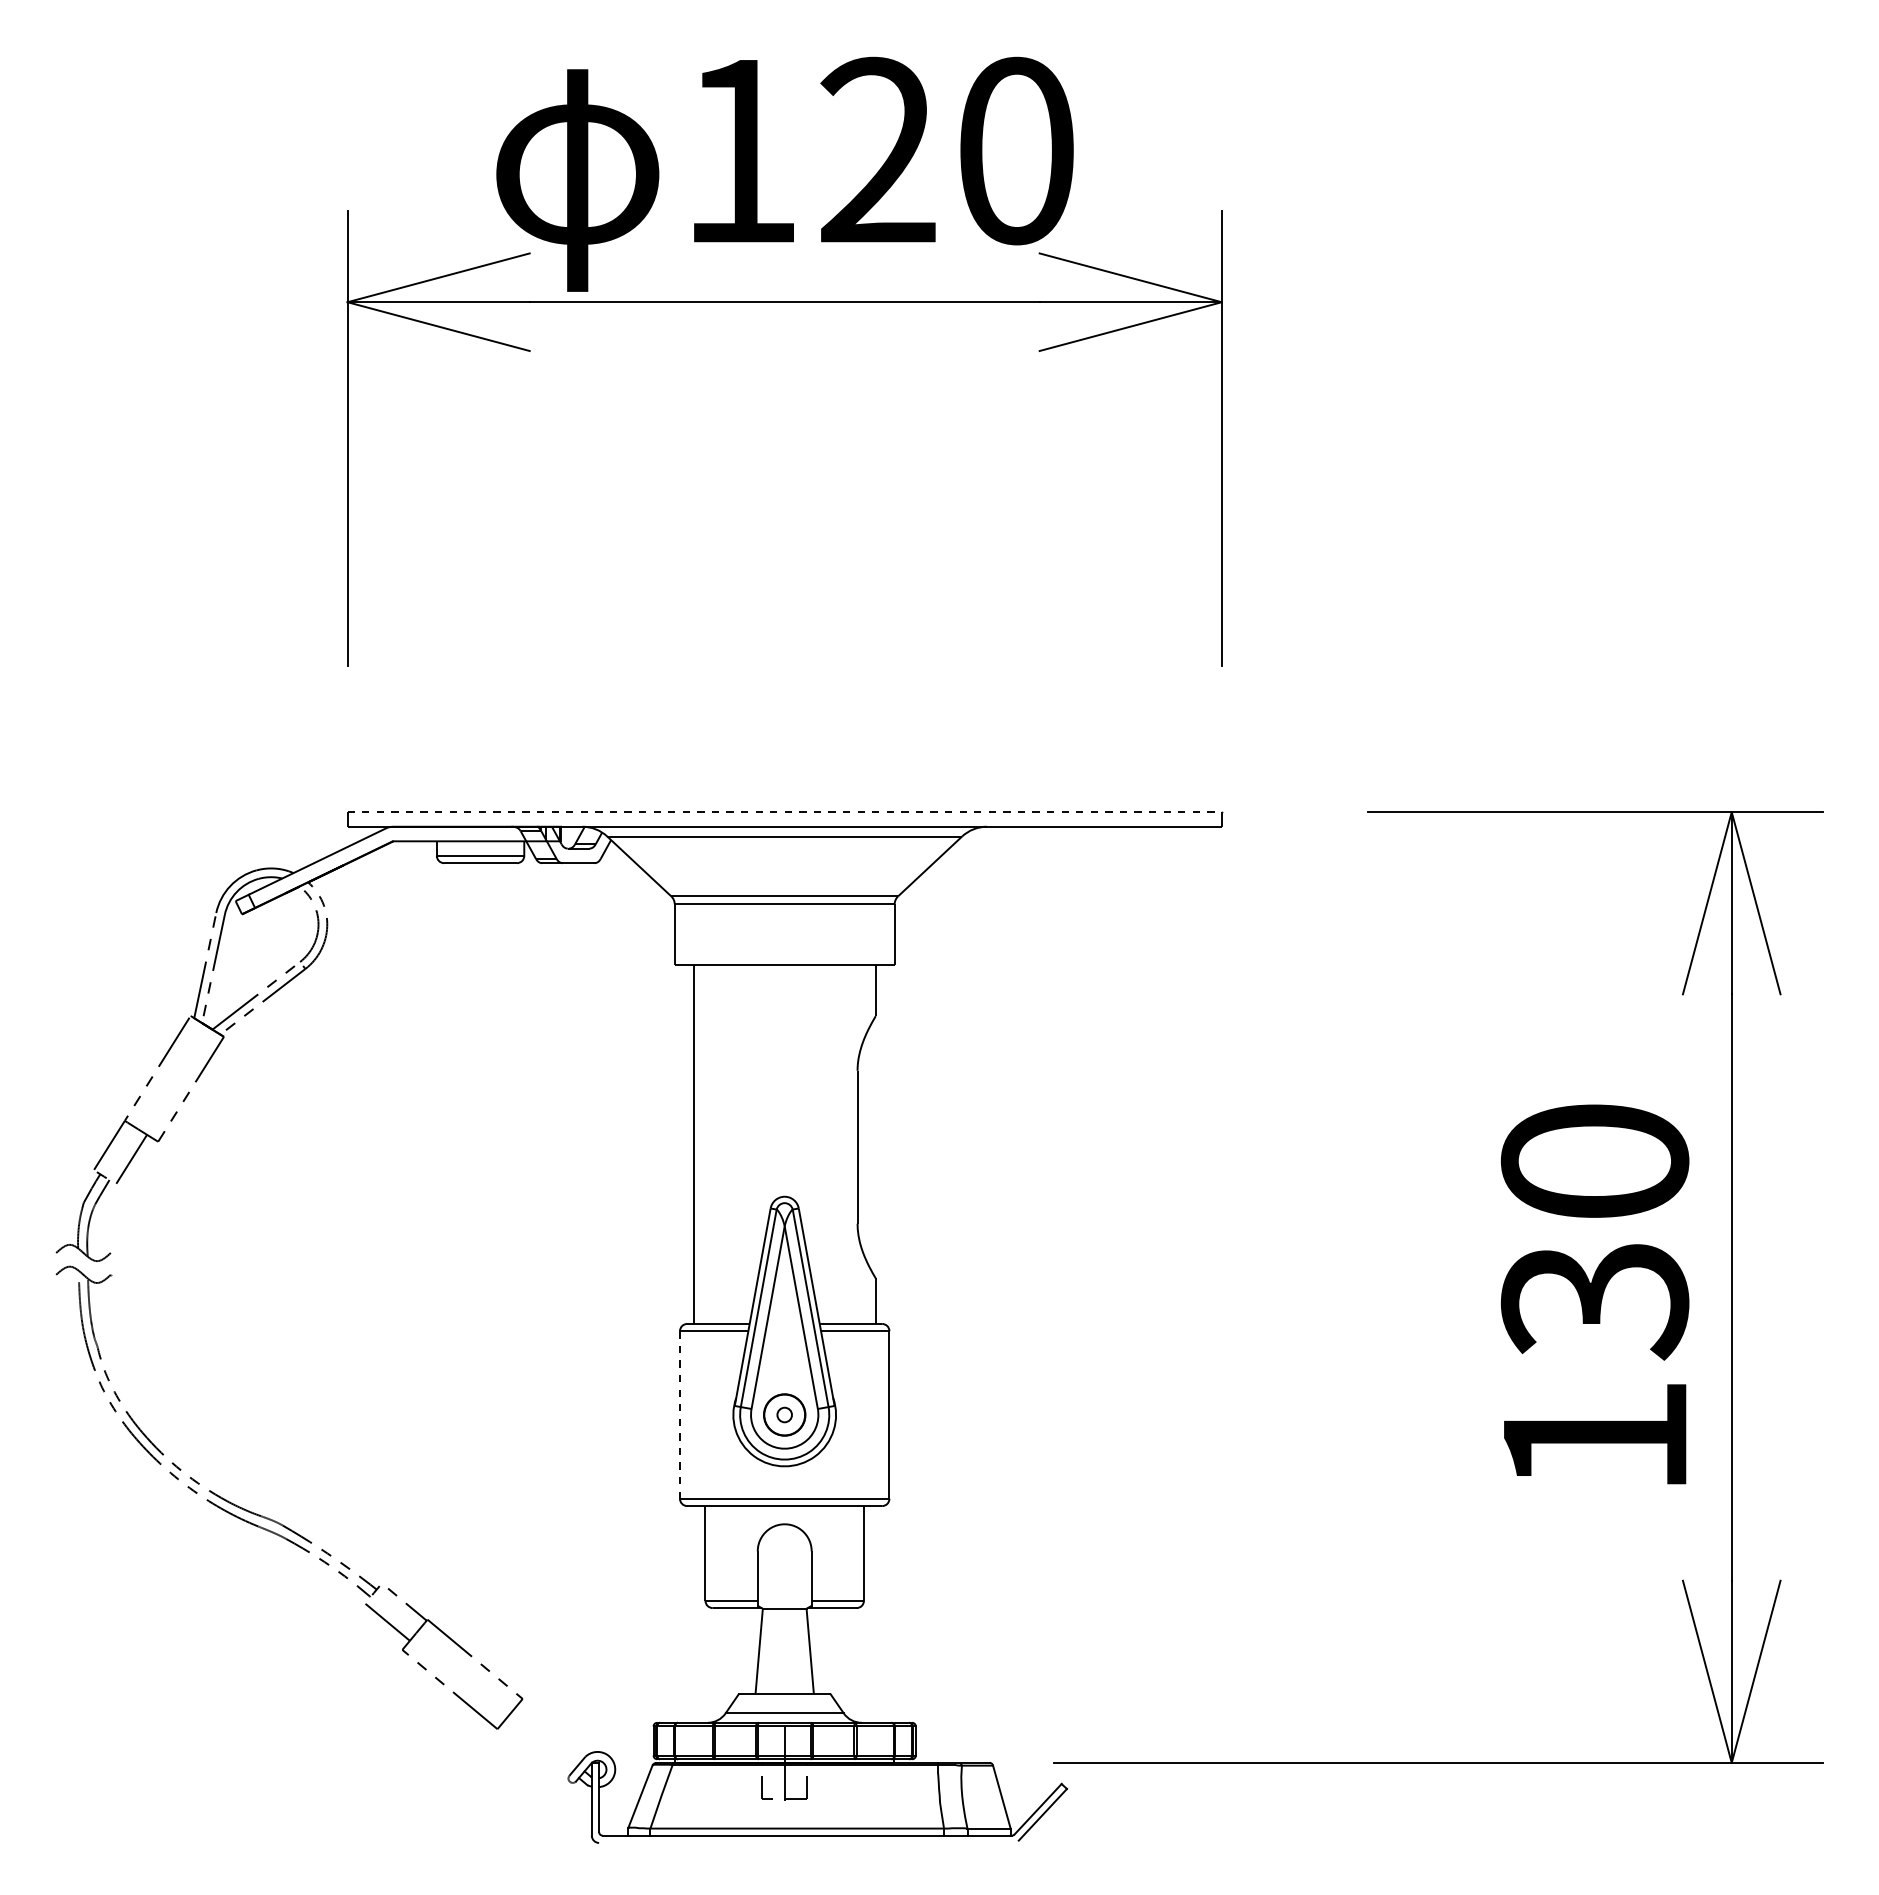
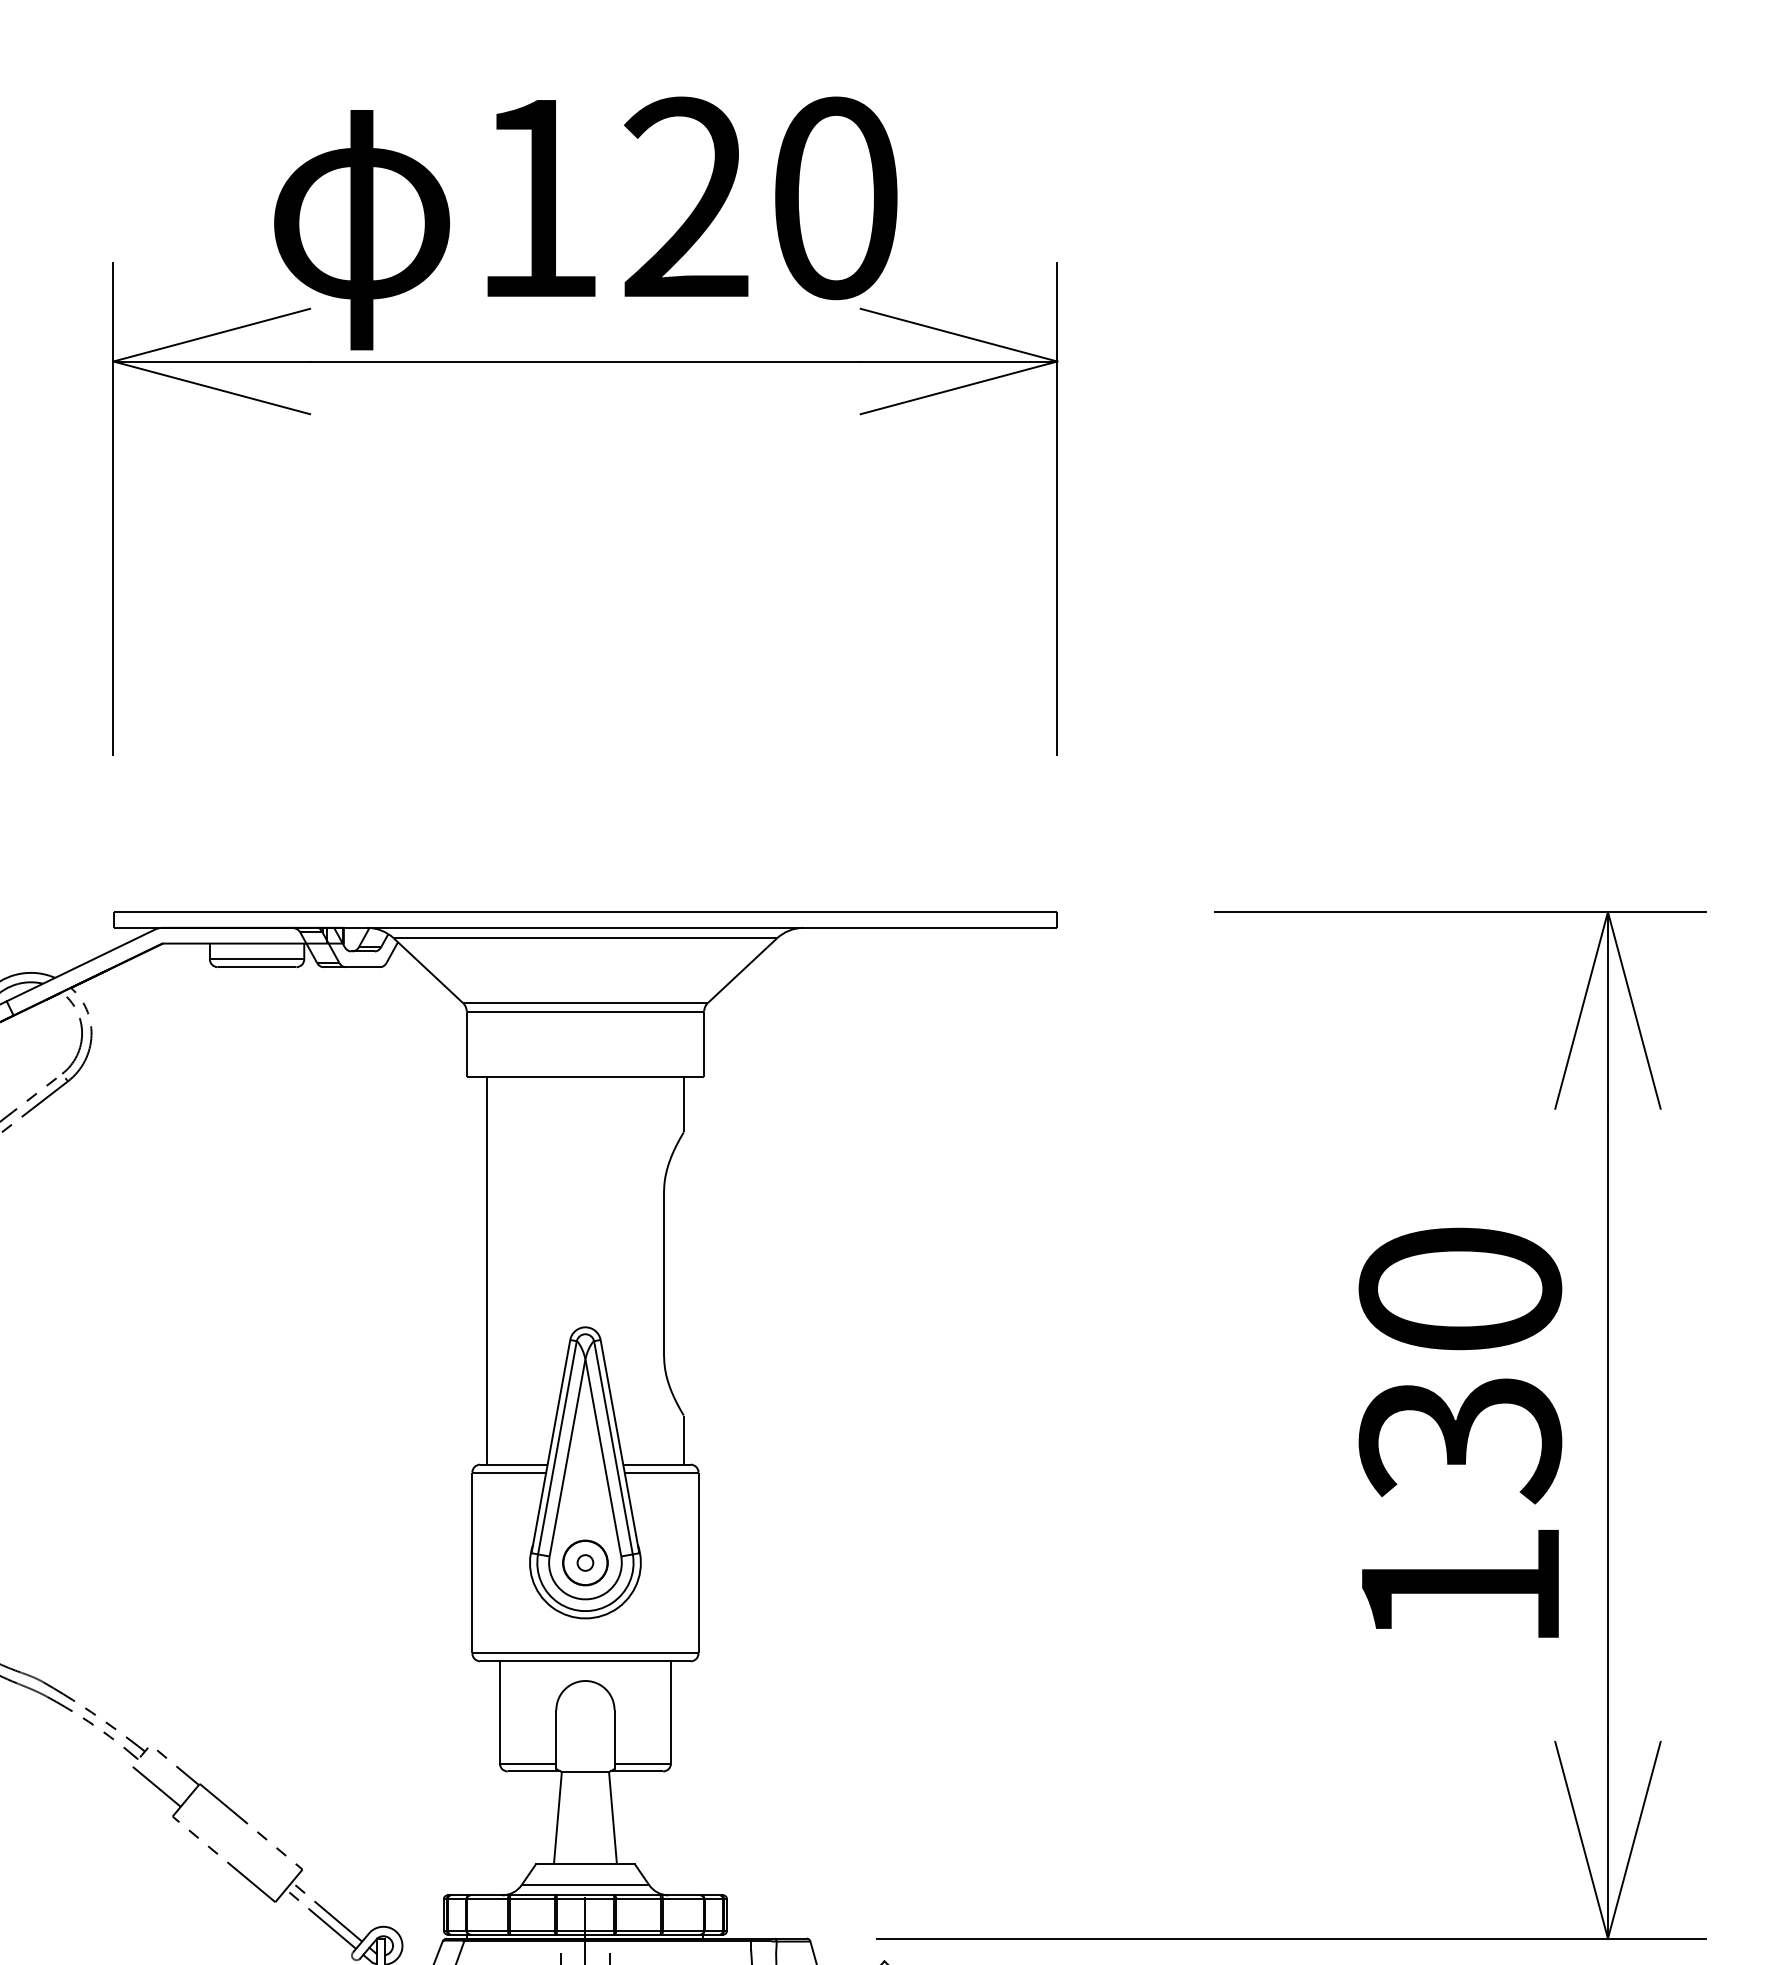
line: (785, 812) -> (586, 912), dashed -> solid
line: (679, 1415) -> (471, 1563), dashed -> solid
line: (544, 1737) -> (326, 1911), added
line: (539, 1744) -> (320, 1918), added

